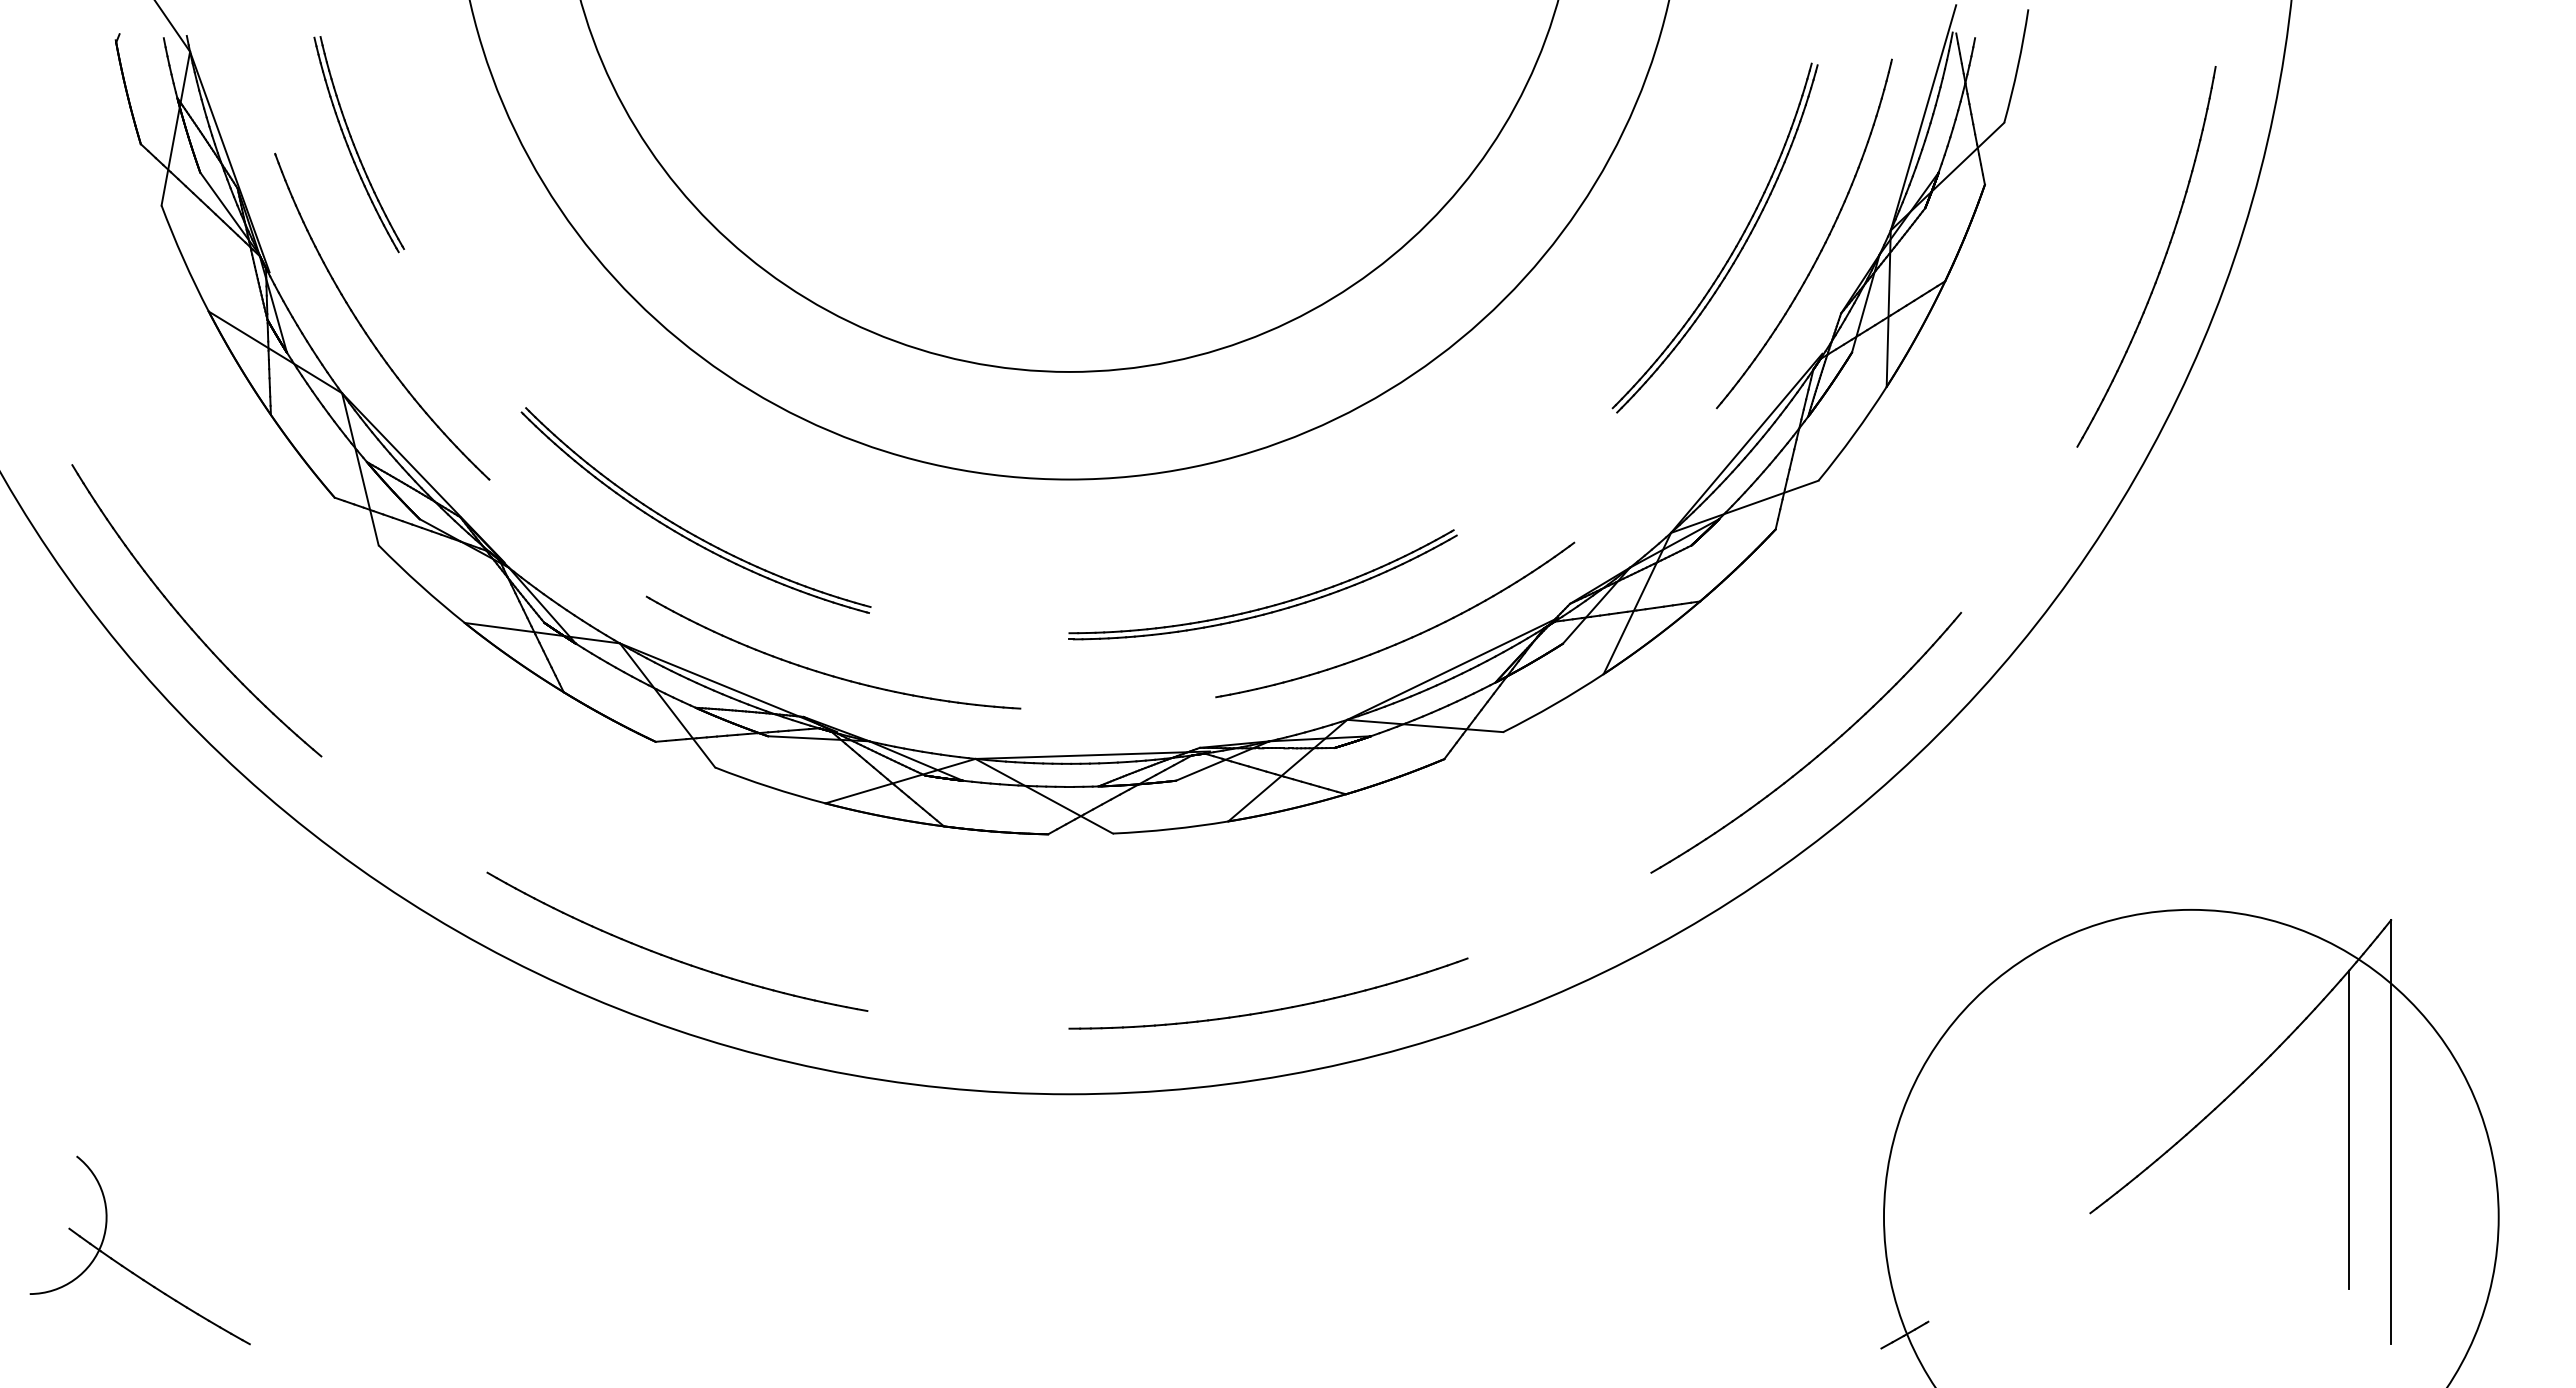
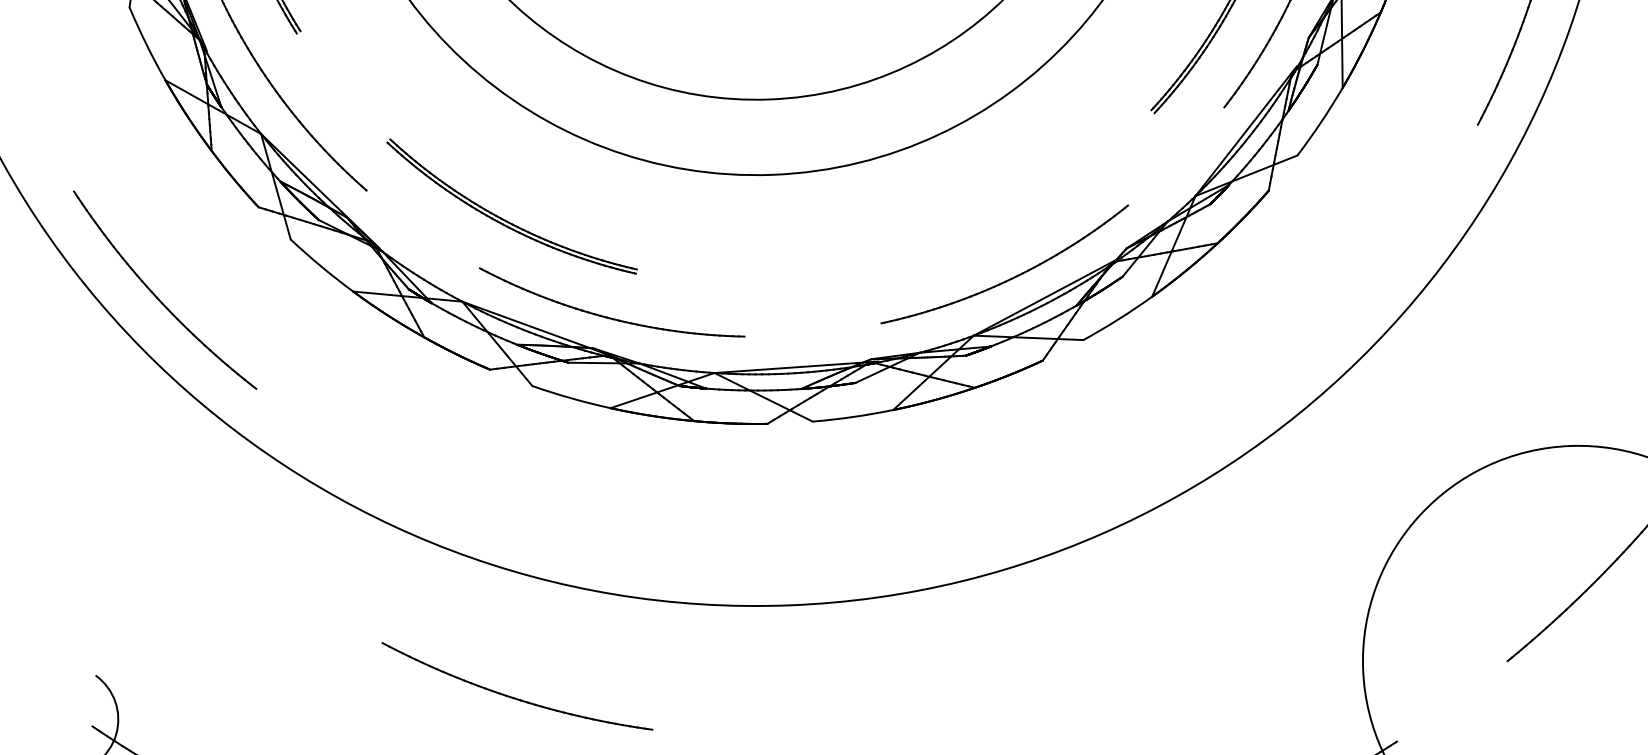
part: (1269, 605) -> (916, 257), removed
part: (1816, 755) -> (1303, 347), removed
part: (672, 957) -> (514, 697), moved
part: (1272, 1009) -> (929, 540), removed

